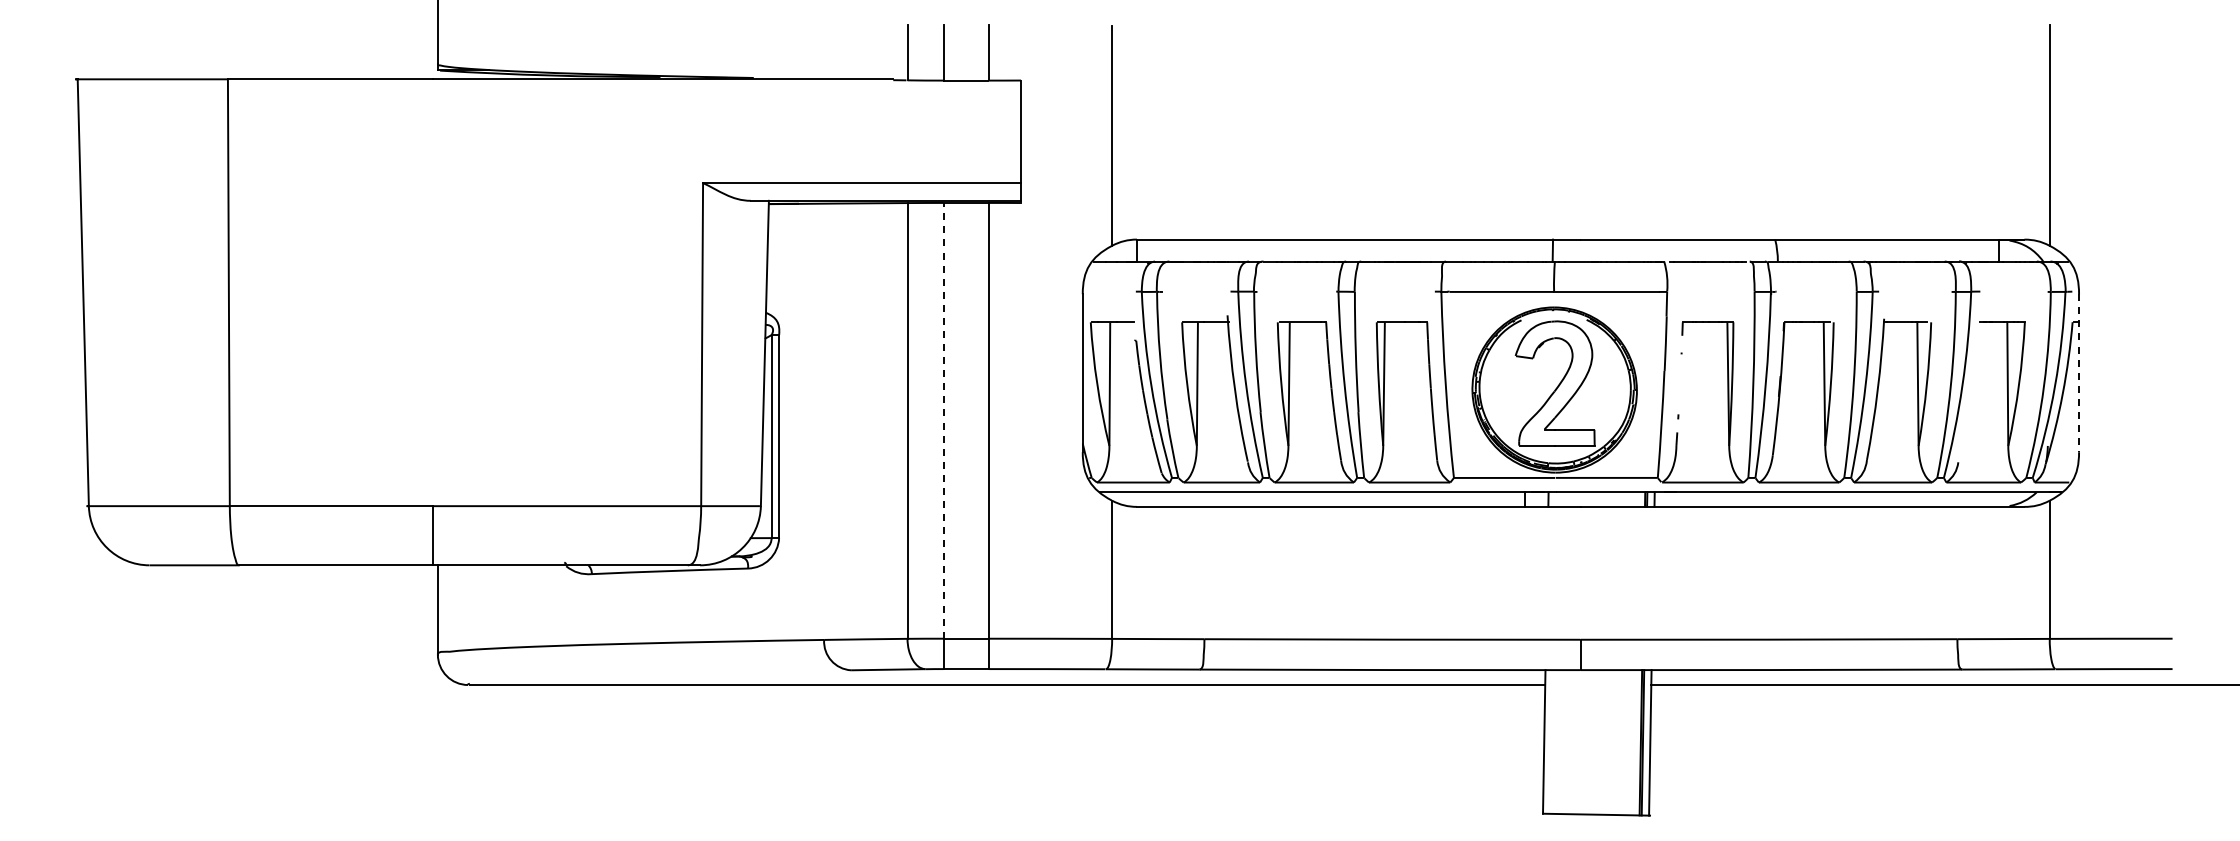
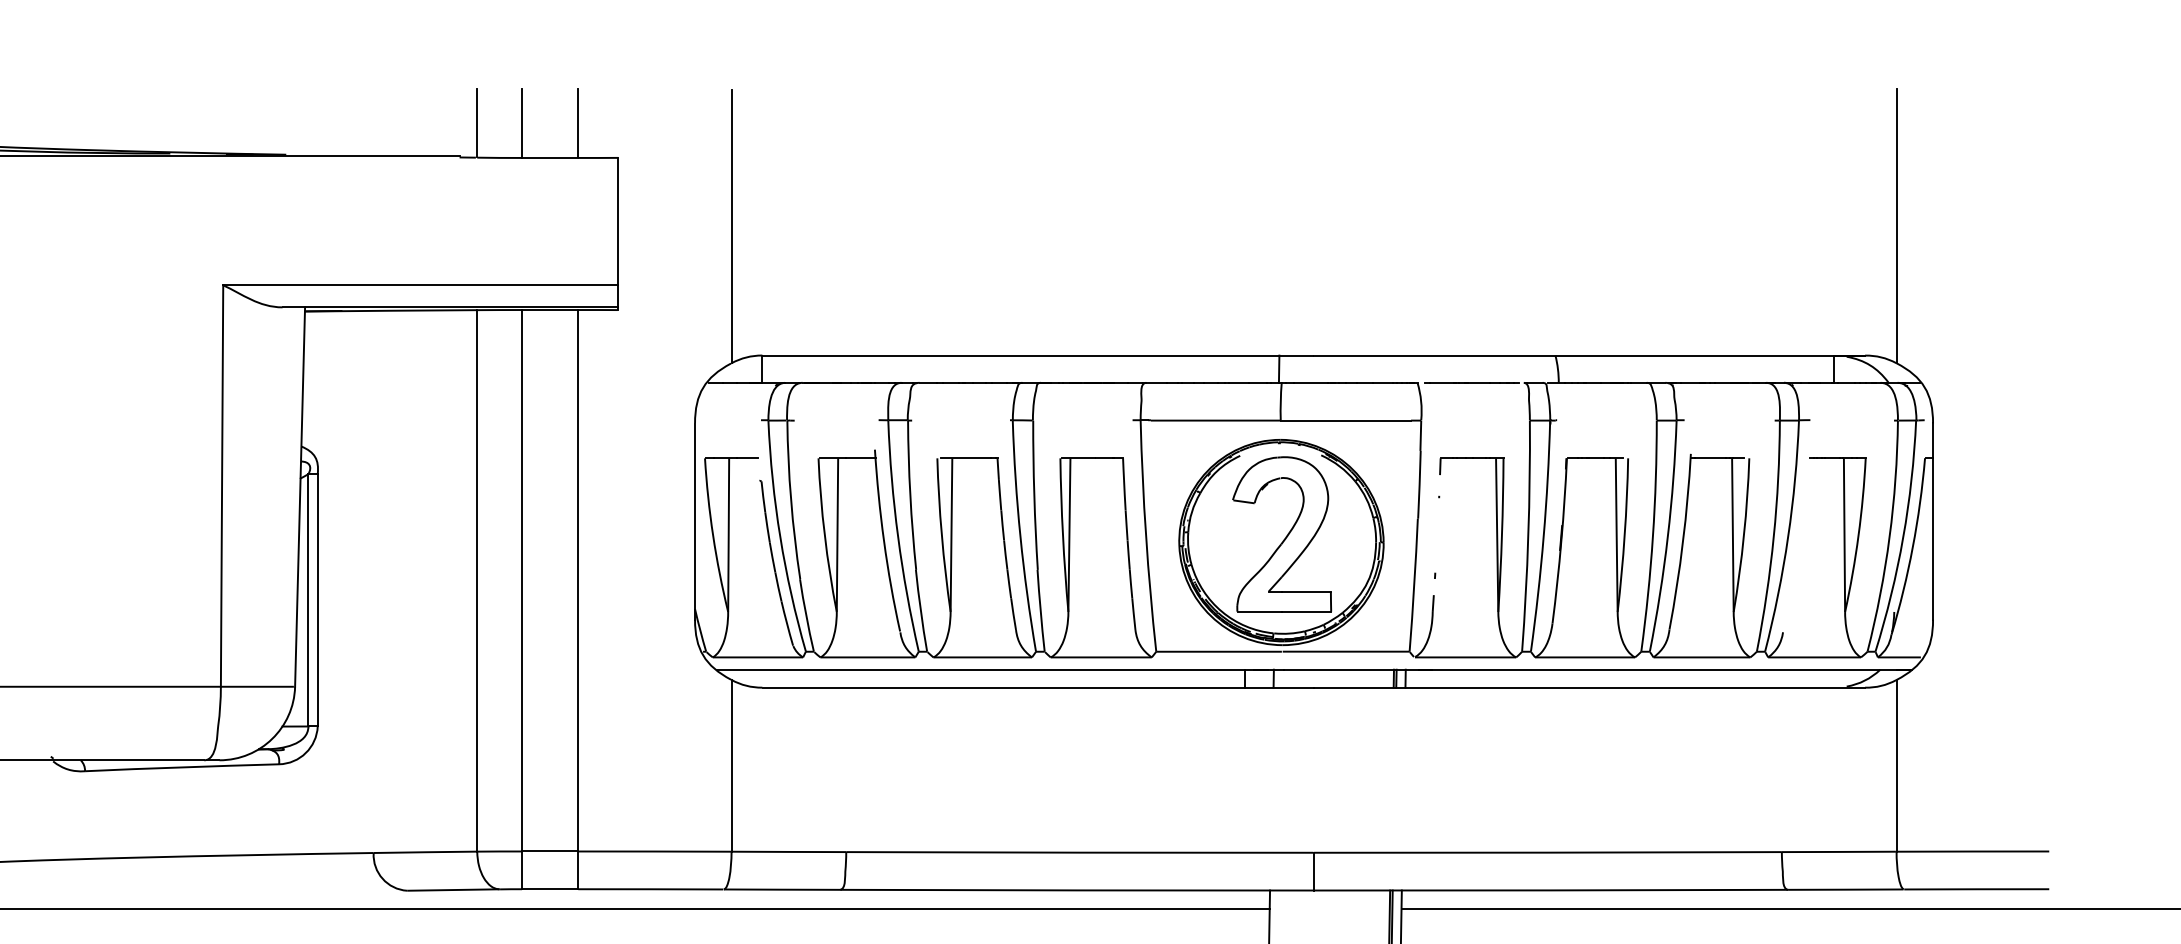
line: (2079, 373) -> (1933, 521), dashed -> solid
line: (943, 420) -> (521, 580), dashed -> solid

